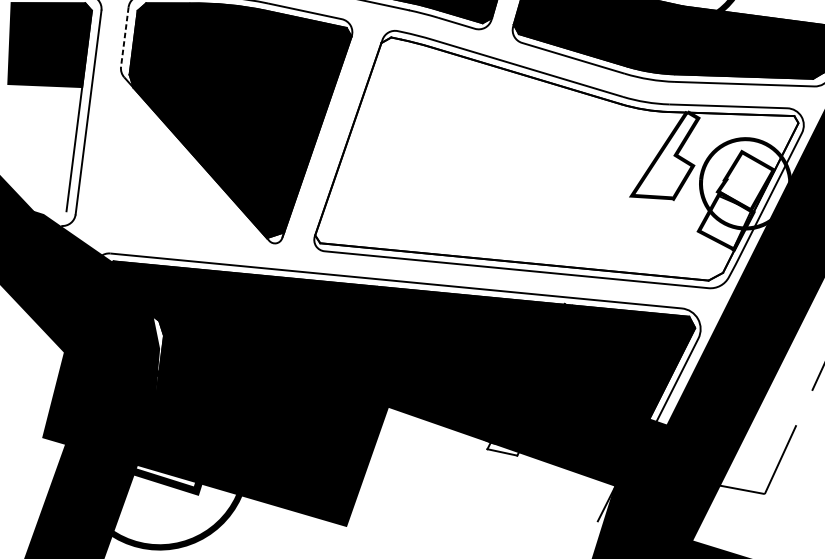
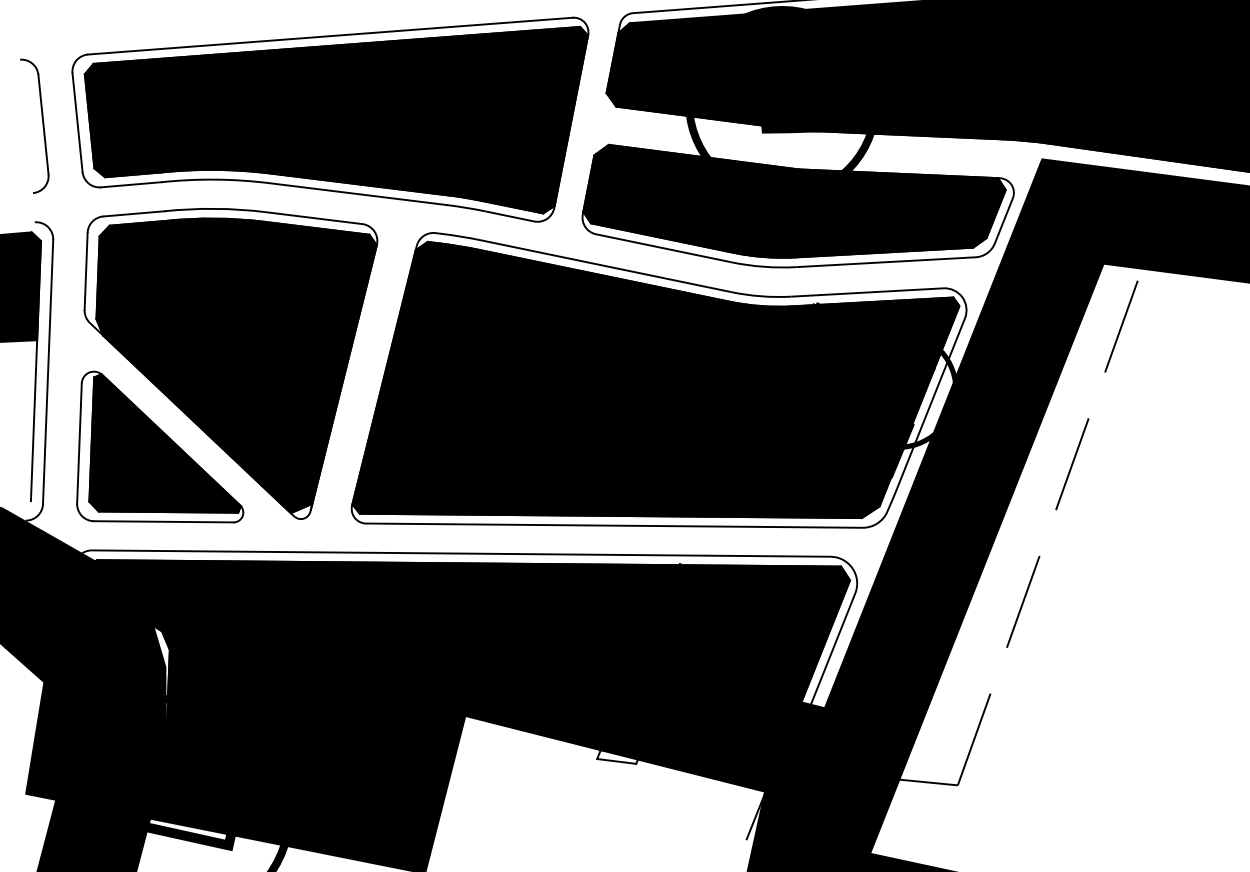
line: (125, 37) -> (86, 271), dashed -> solid
fill: (558, 159) -> (655, 379), added
part: (170, 177) -> (160, 446), added

